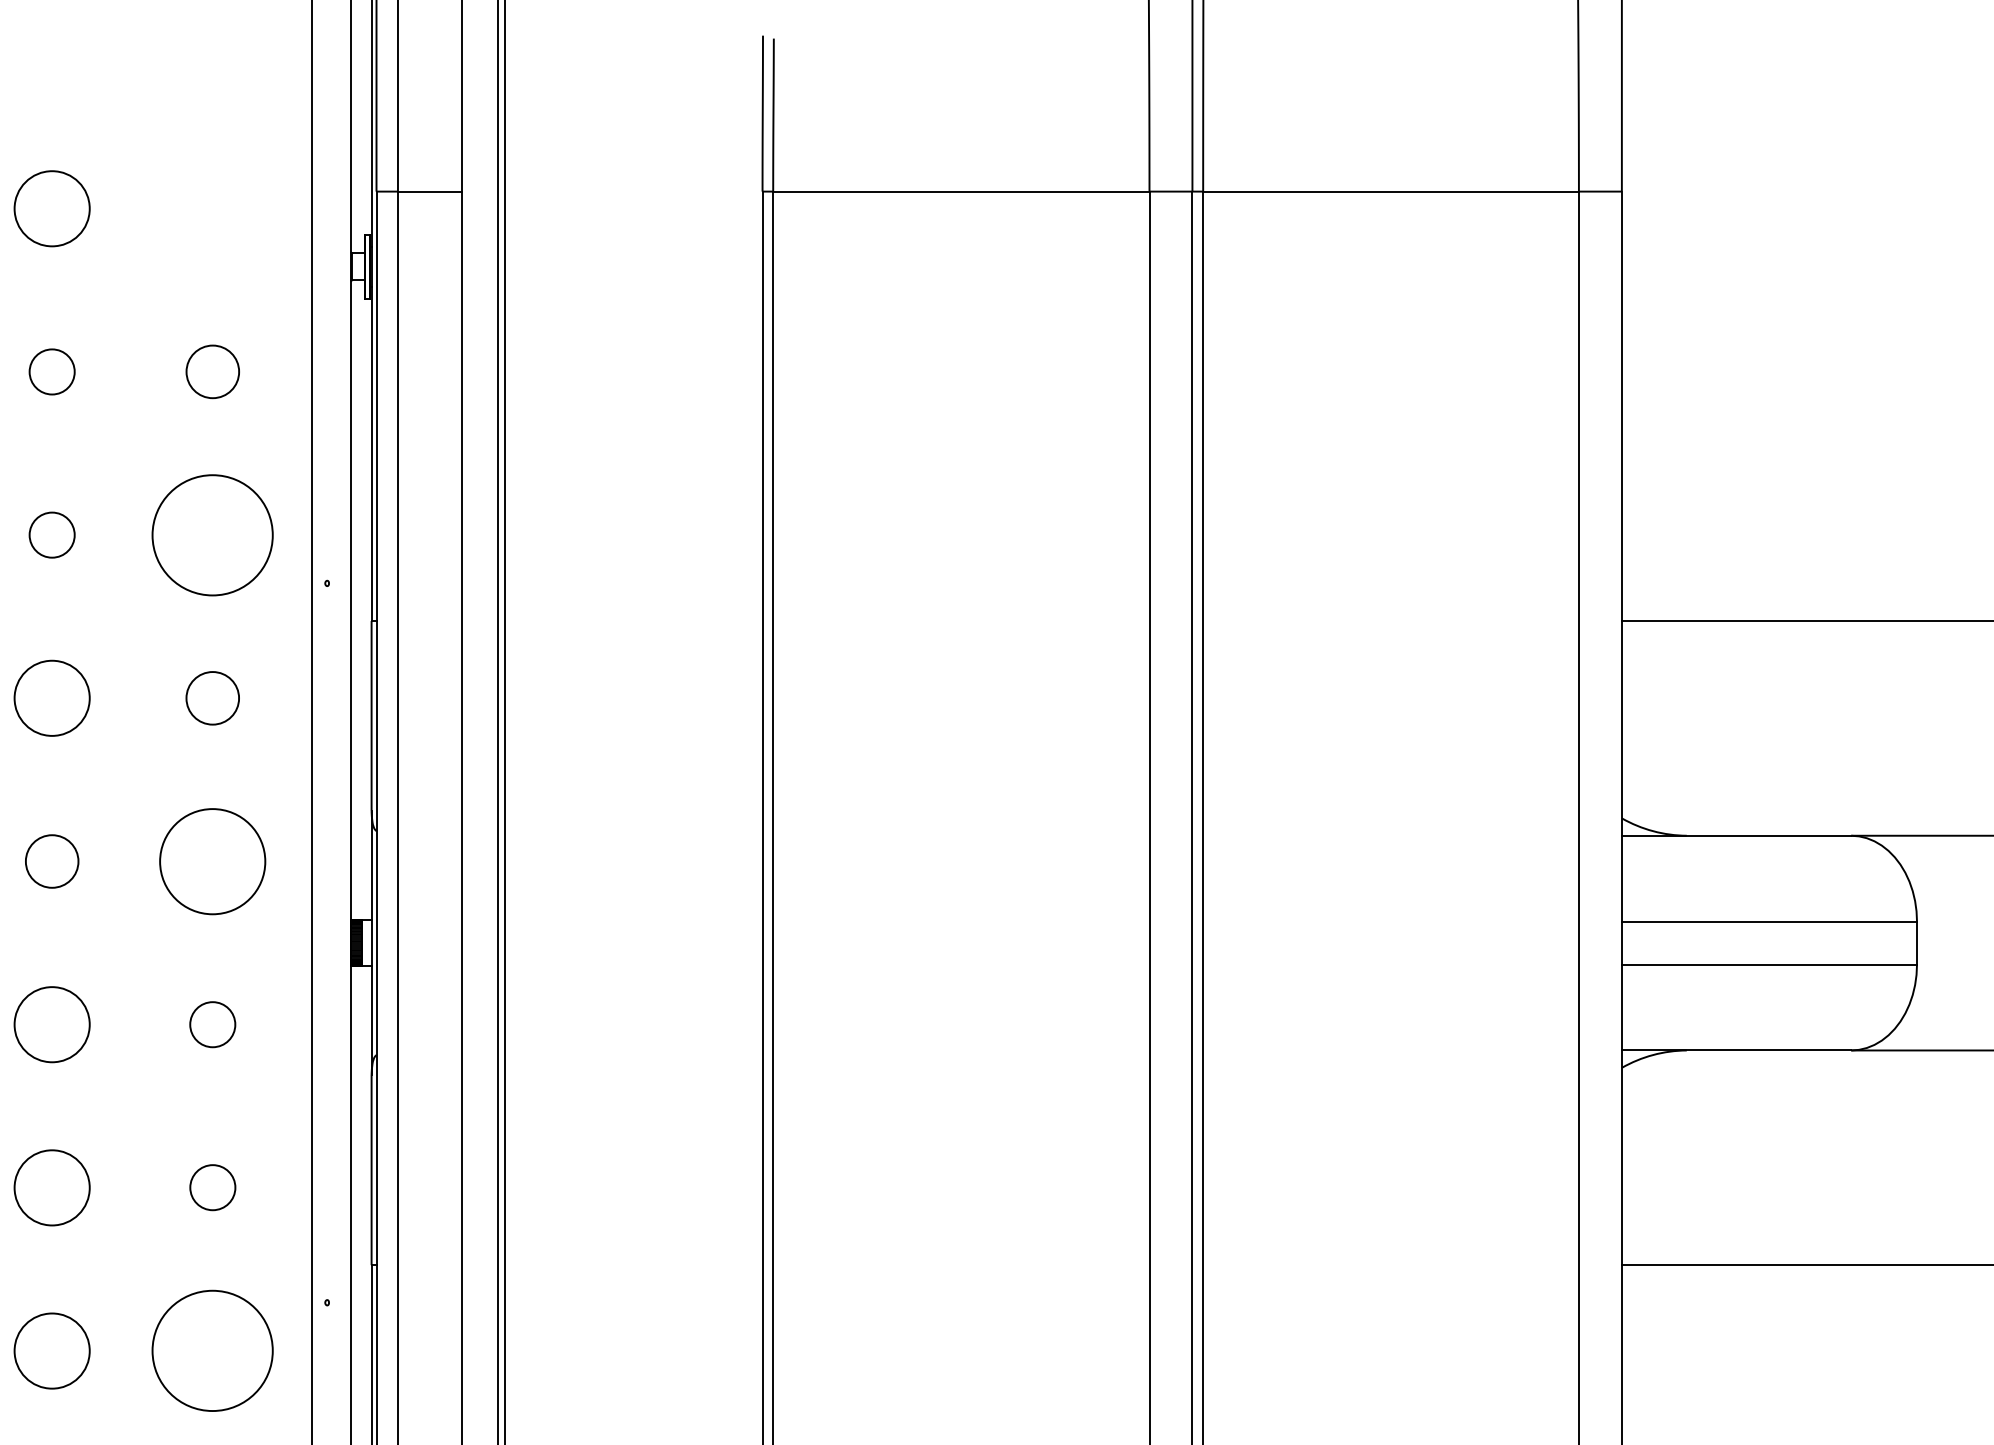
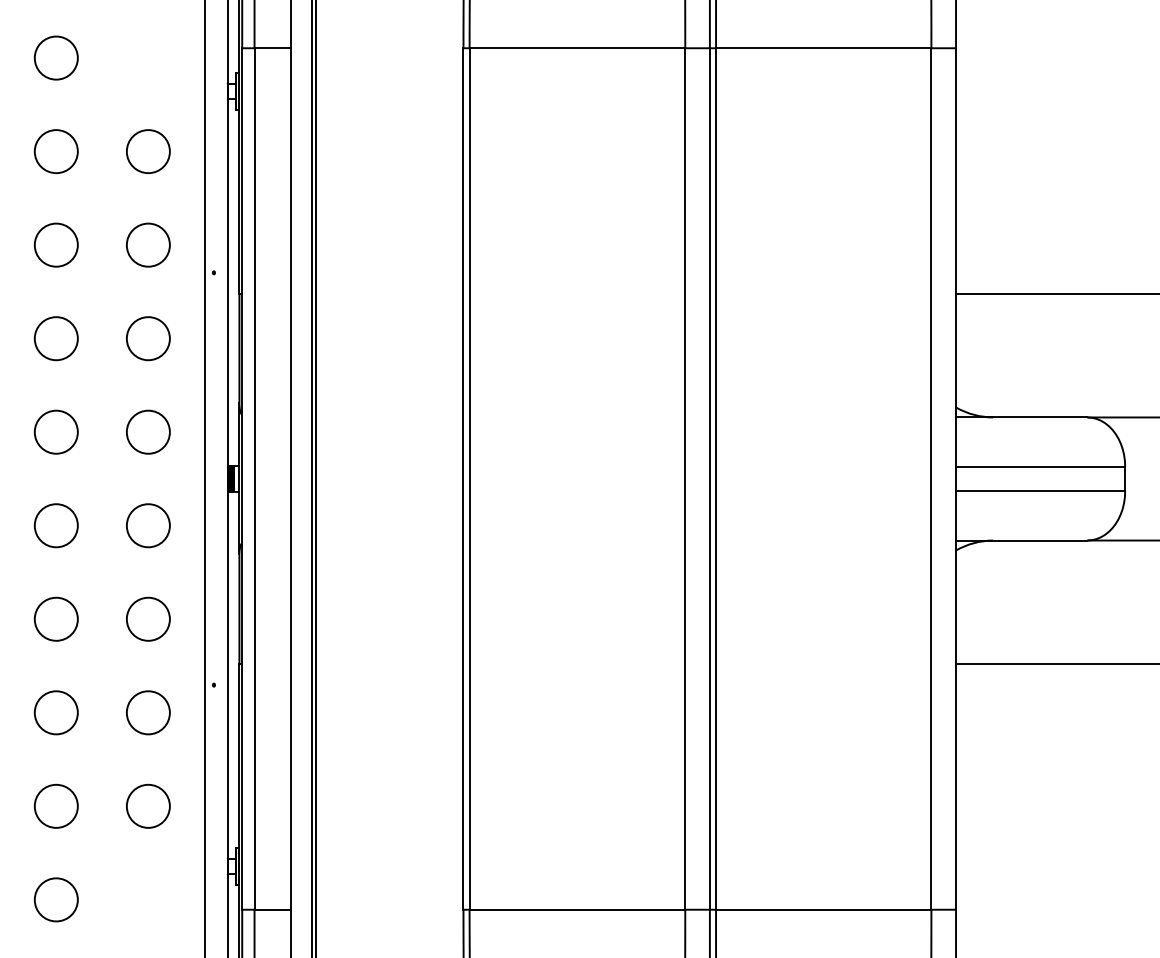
circle: (50, 371) -> (55, 151), size x1.67
circle: (212, 371) -> (148, 151), size x1.43
circle: (50, 533) -> (55, 244), size x1.67
circle: (212, 533) -> (148, 244), size x0.62
circle: (211, 697) -> (147, 338), size x1.43
circle: (50, 860) -> (55, 431), size x1.43
circle: (212, 860) -> (148, 431), size x0.71
circle: (211, 1024) -> (147, 525), size x1.67
circle: (212, 1186) -> (148, 618), size x1.67
circle: (212, 1350) -> (148, 712), size x0.62

